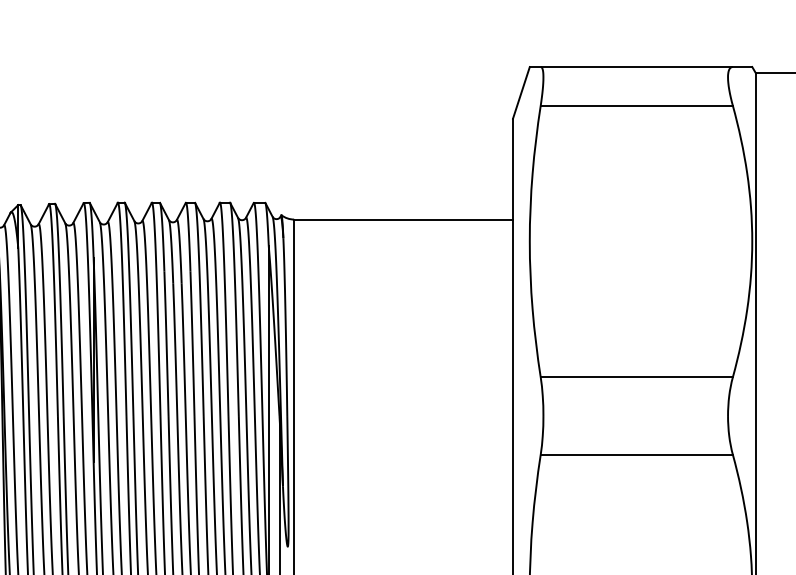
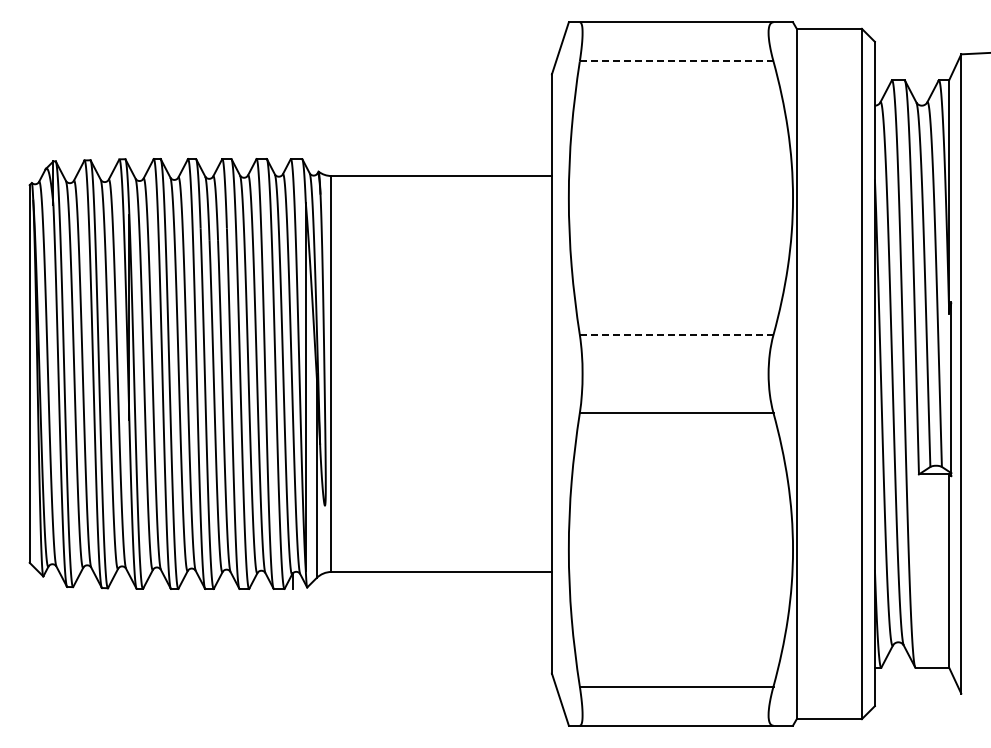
line: (636, 105) -> (676, 61), solid -> dashed
line: (636, 376) -> (676, 334), solid -> dashed

